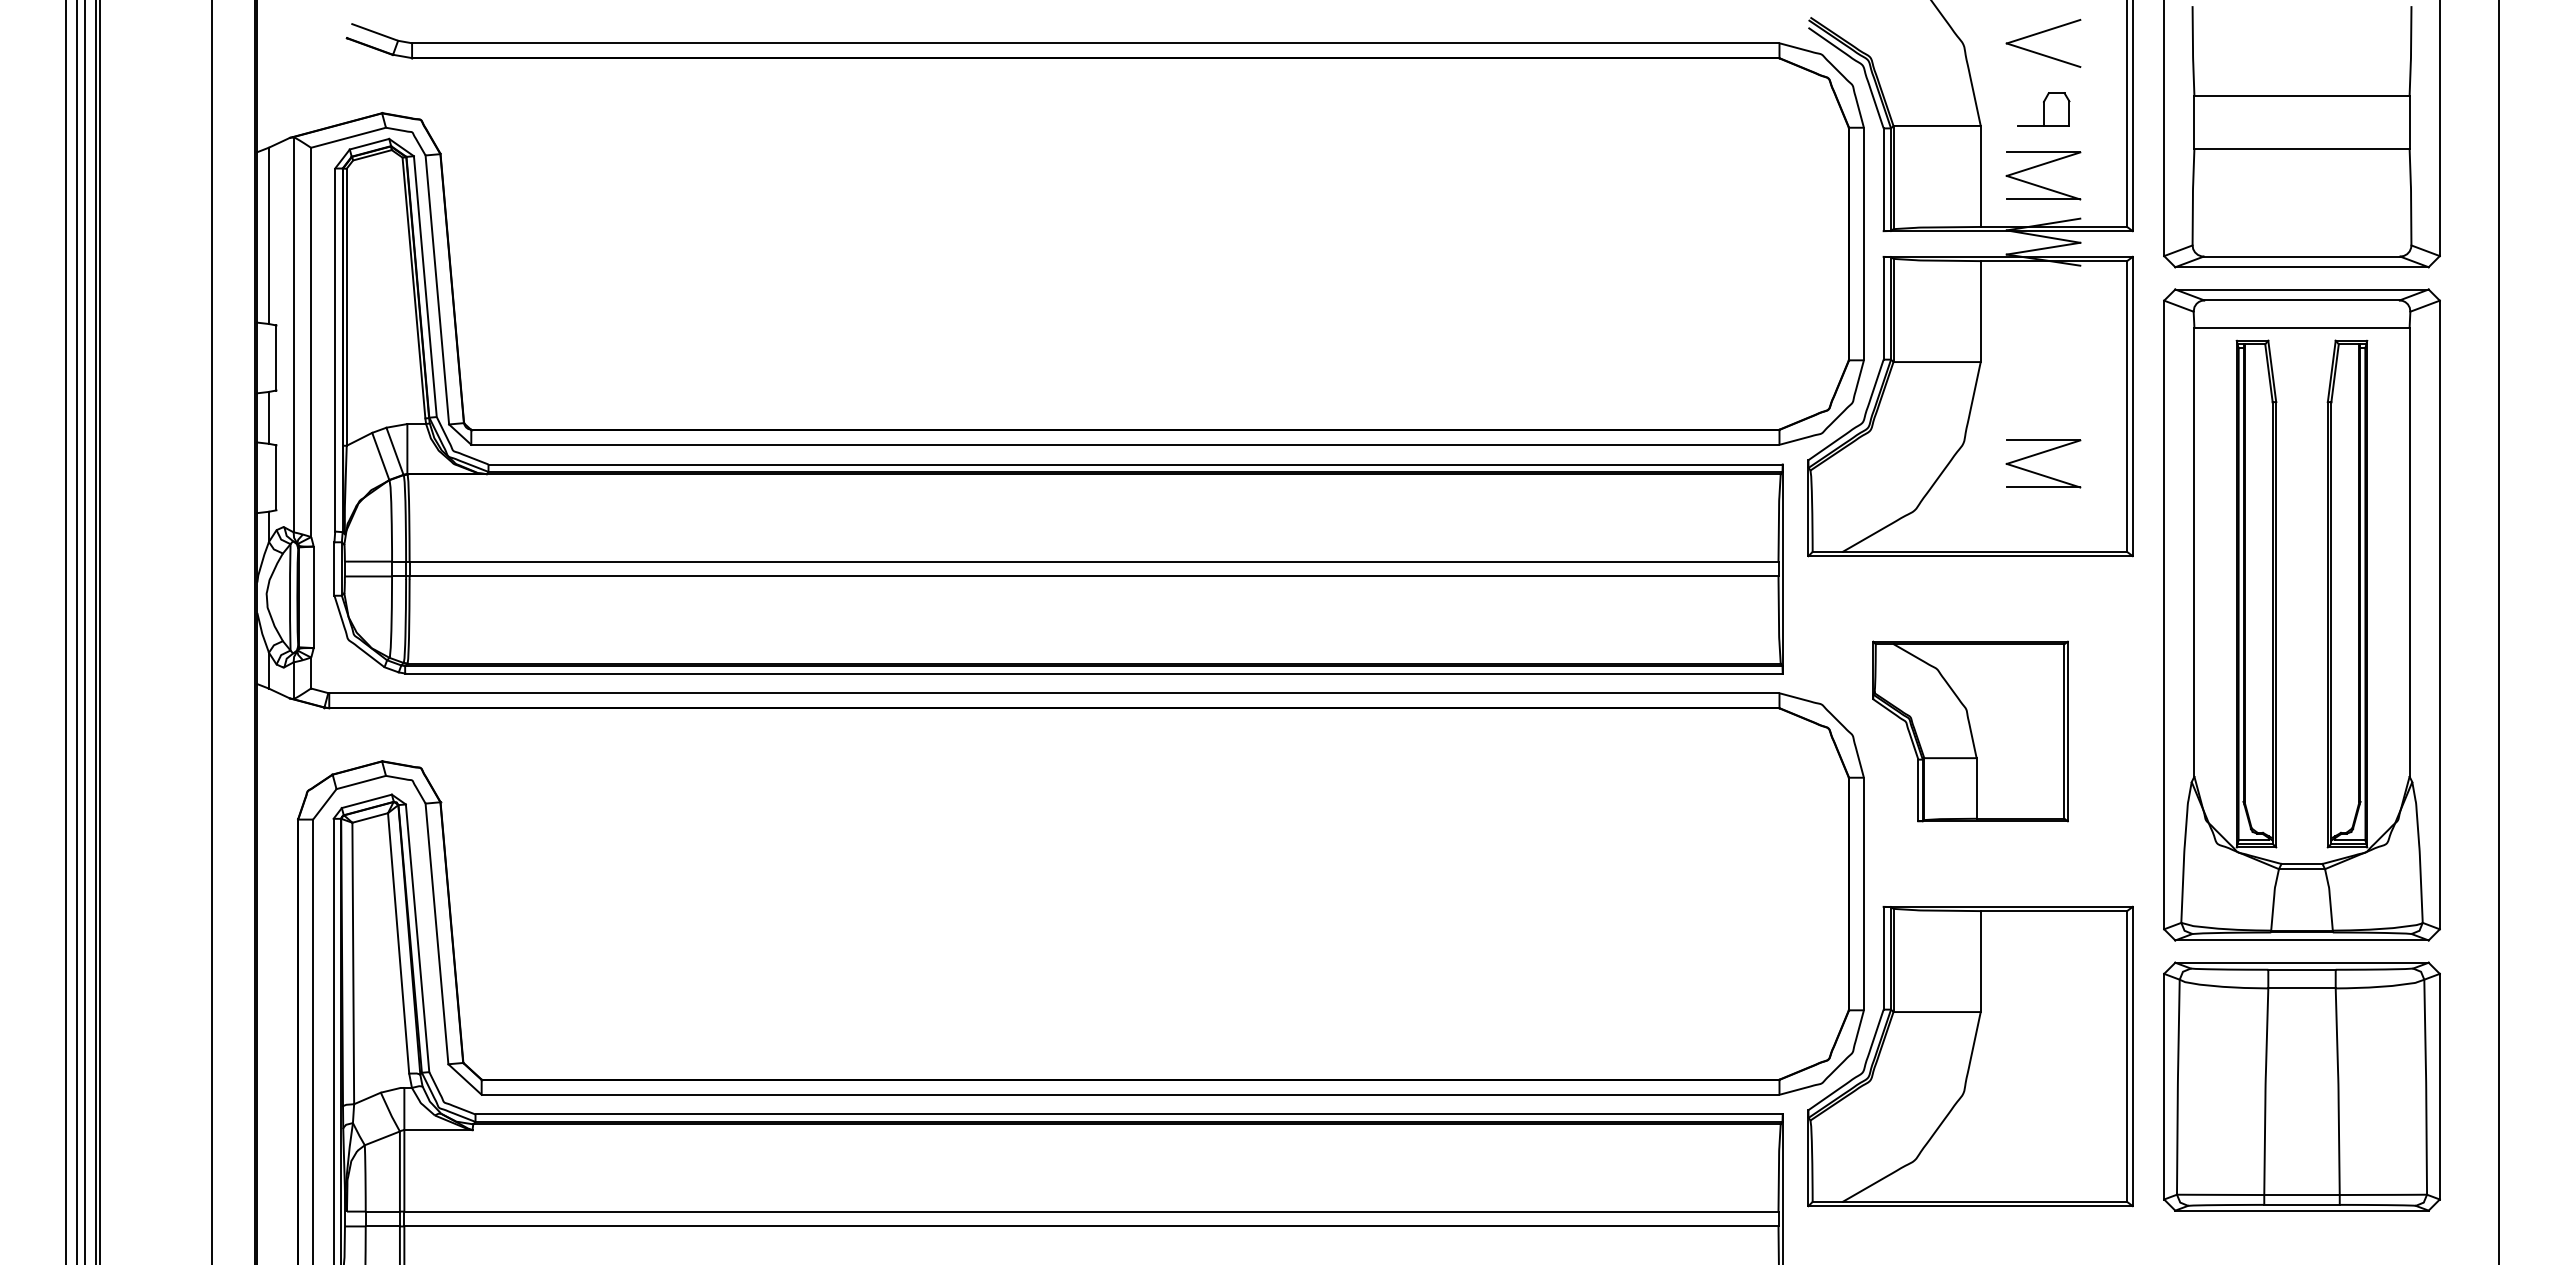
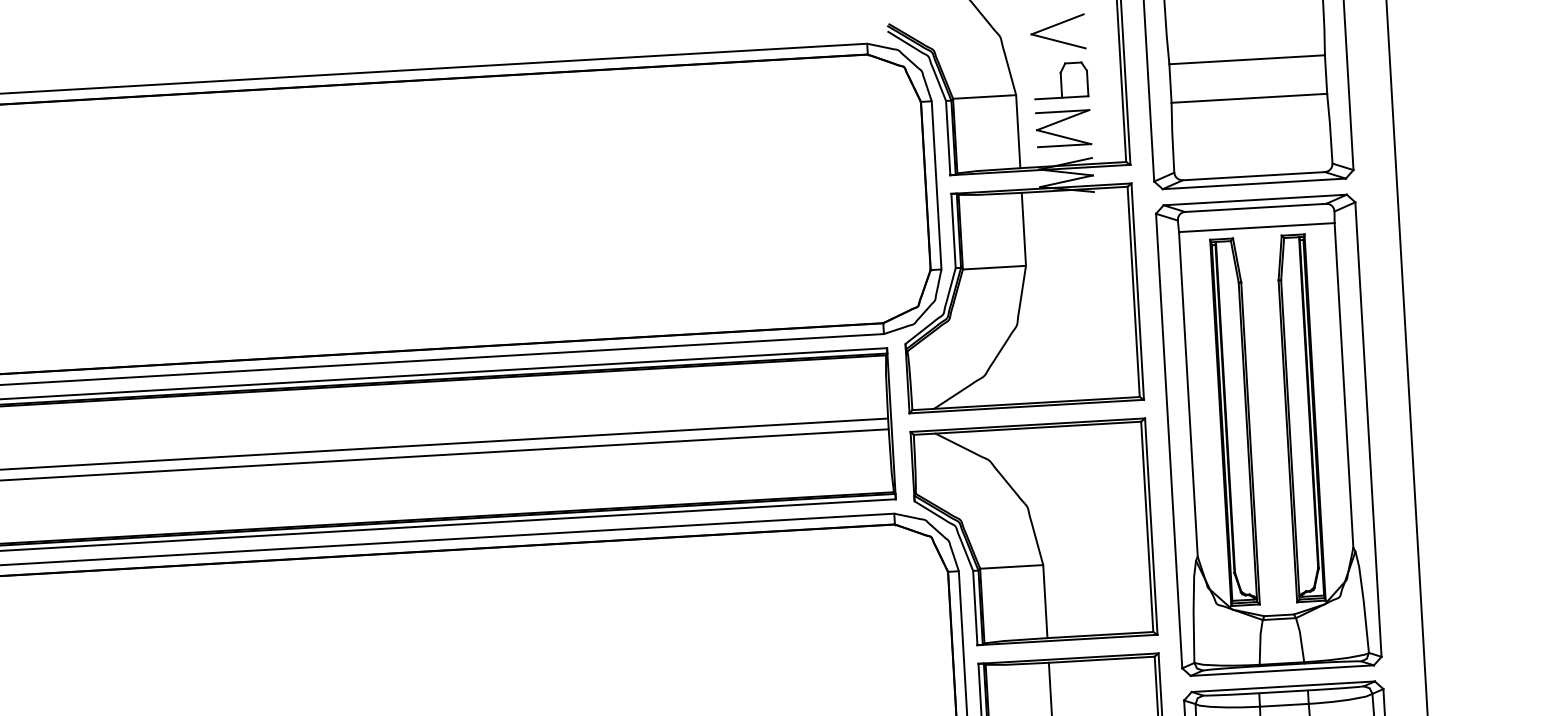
part: (2043, 109) -> (1060, 80), size x1.43
part: (2040, 454) -> (1073, 330), removed
part: (1970, 731) -> (1033, 533), size x1.67

